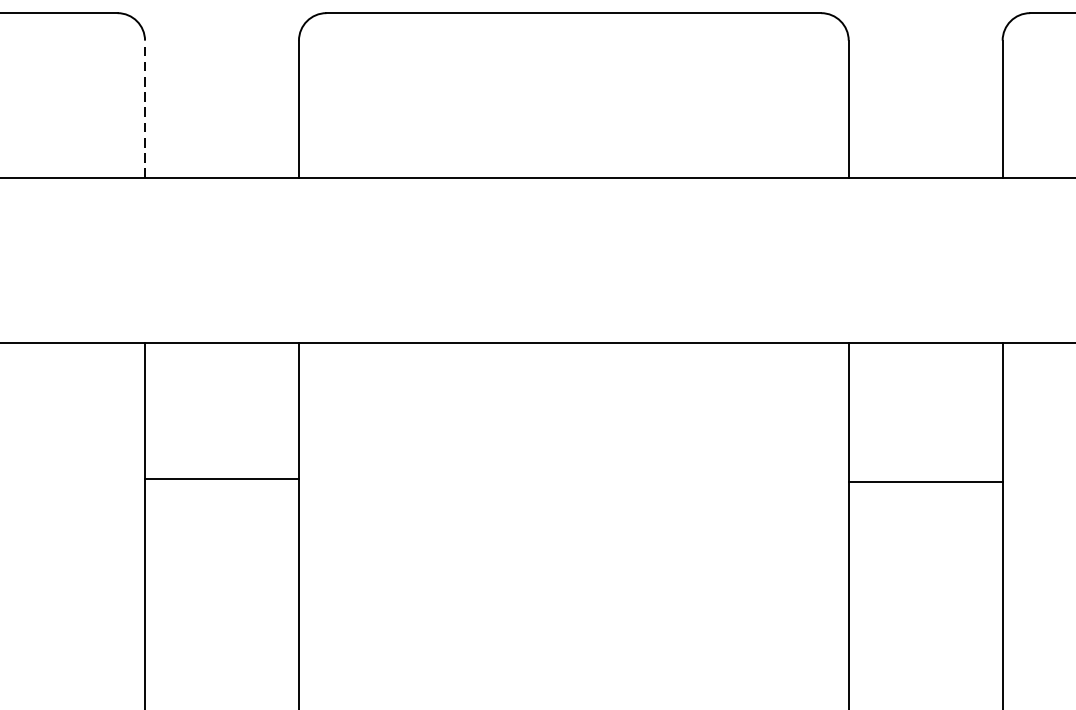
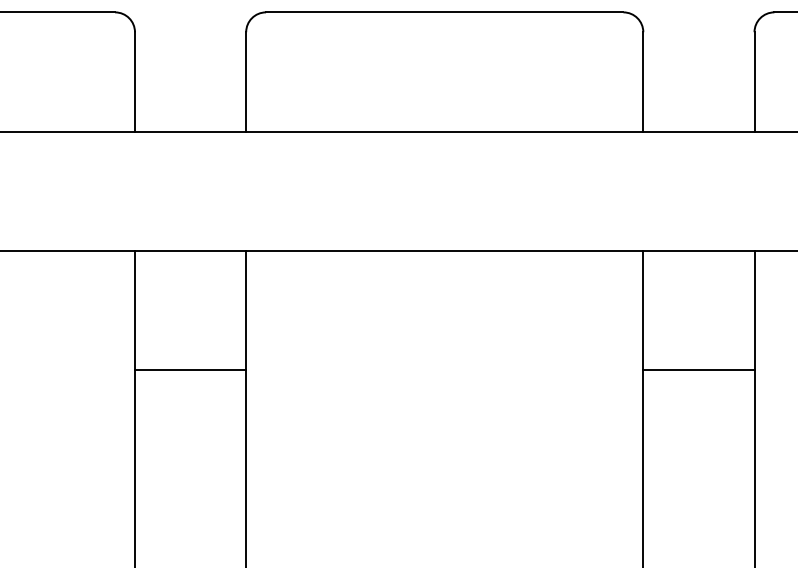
line: (144, 108) -> (134, 81), dashed -> solid
line: (221, 478) -> (190, 369), moved
line: (925, 481) -> (698, 369), moved

